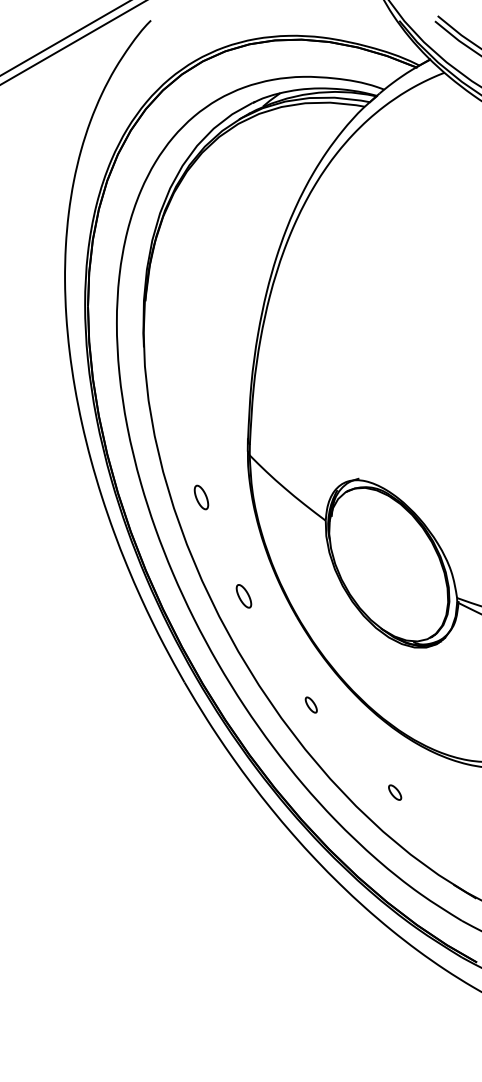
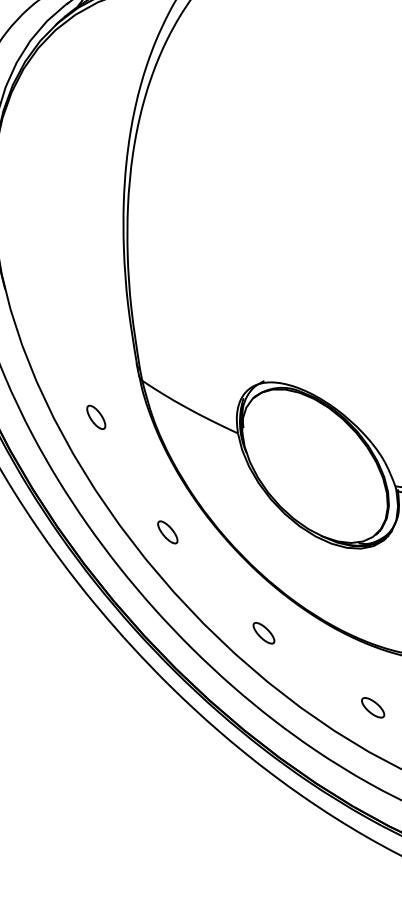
part: (201, 497) -> (96, 417), moved
part: (311, 704) -> (264, 632), size x1.43
part: (394, 792) -> (372, 707), size x1.43

